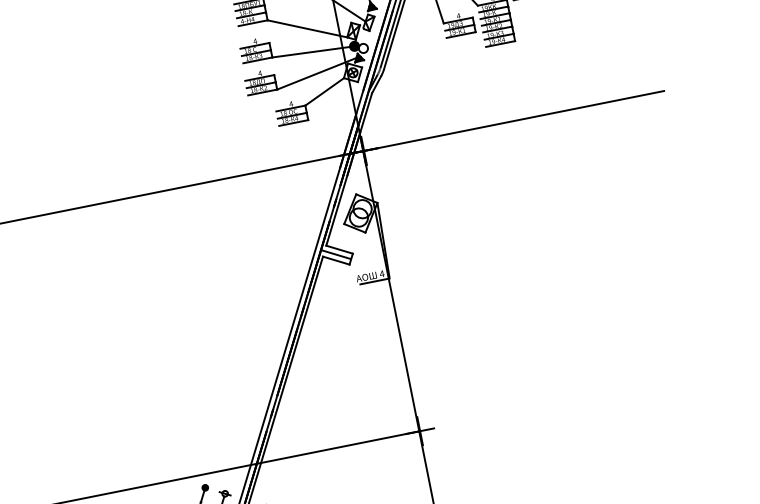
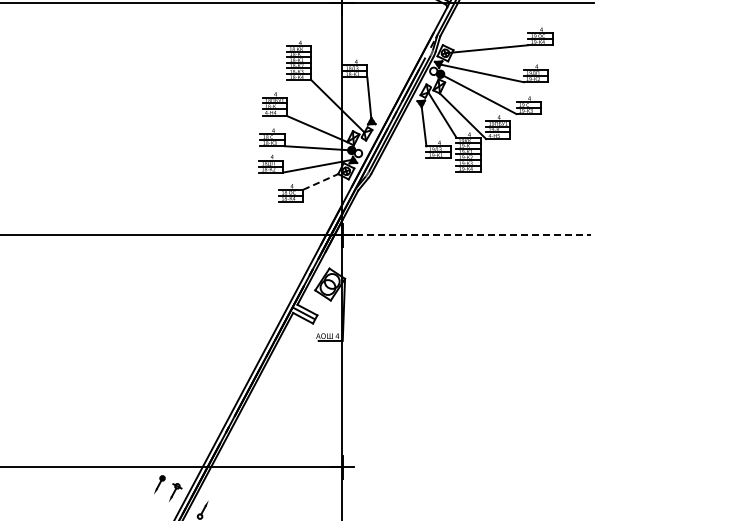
line: (325, 91) -> (321, 181), solid -> dashed
line: (502, 123) -> (457, 235), solid -> dashed

